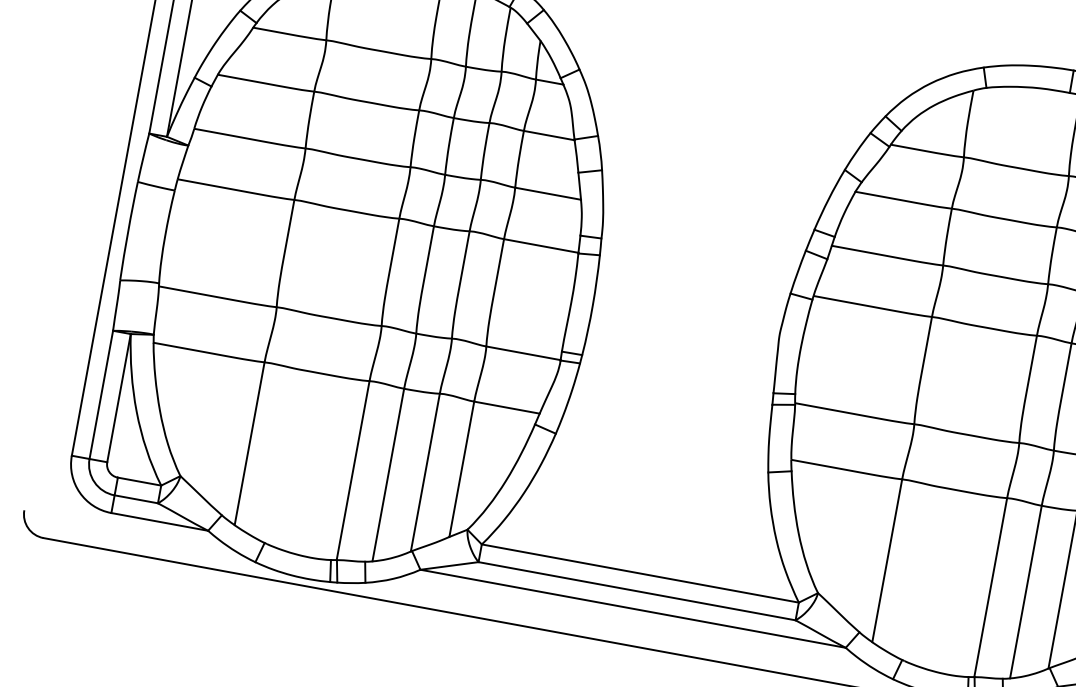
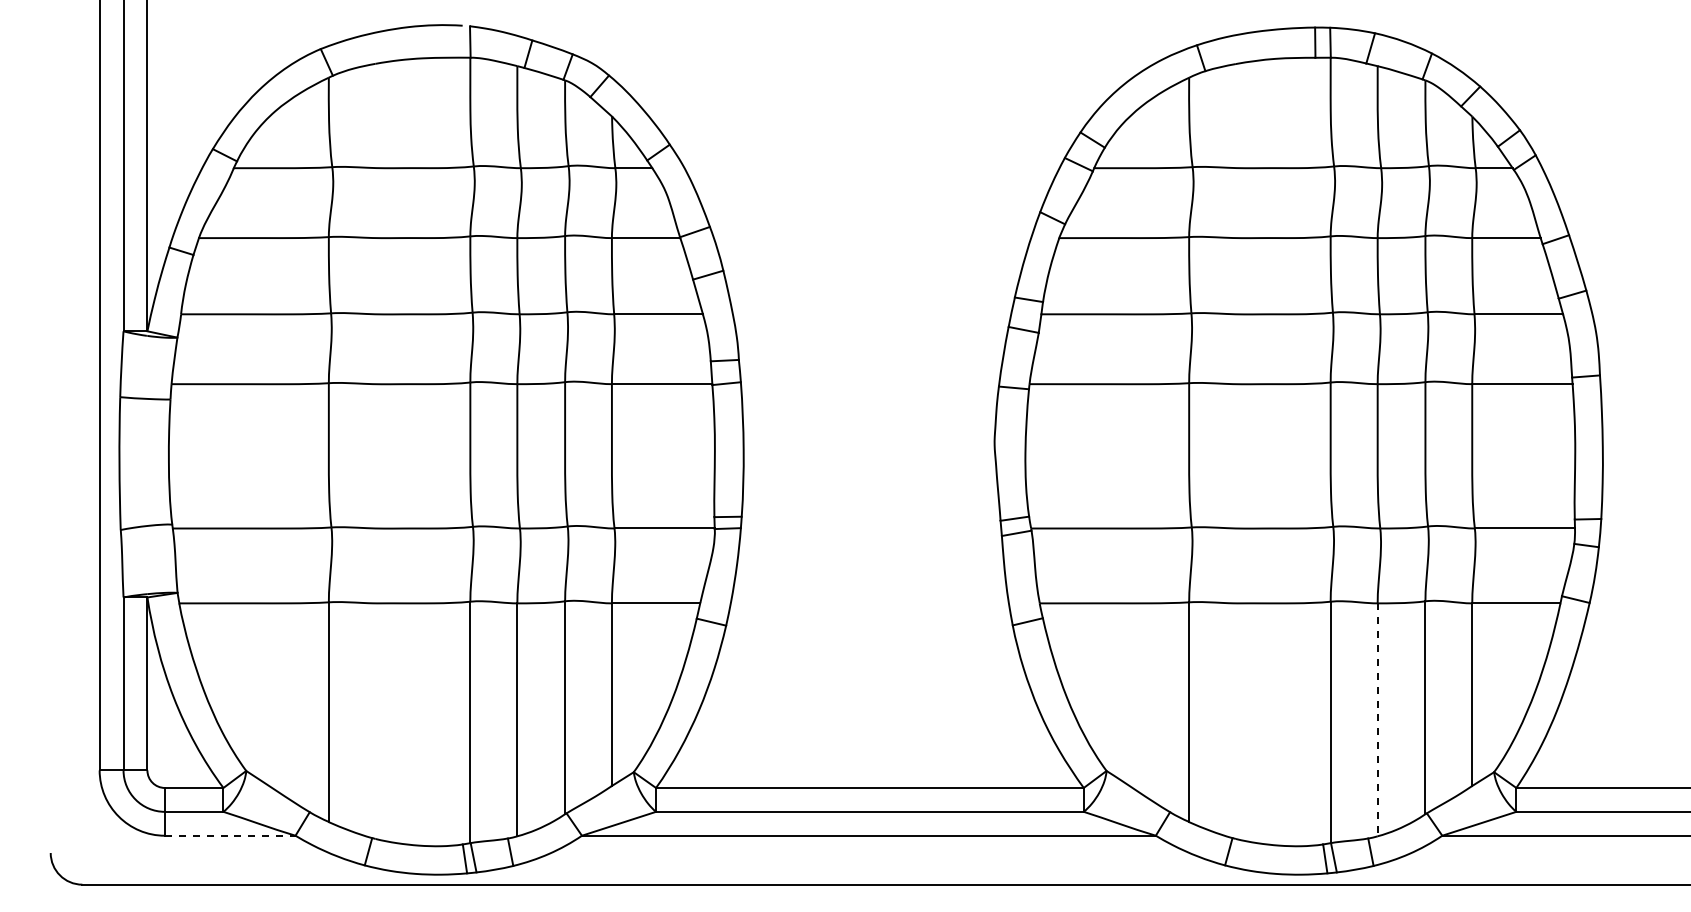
line: (159, 521) -> (230, 835), solid -> dashed
line: (1025, 592) -> (1377, 720), solid -> dashed

